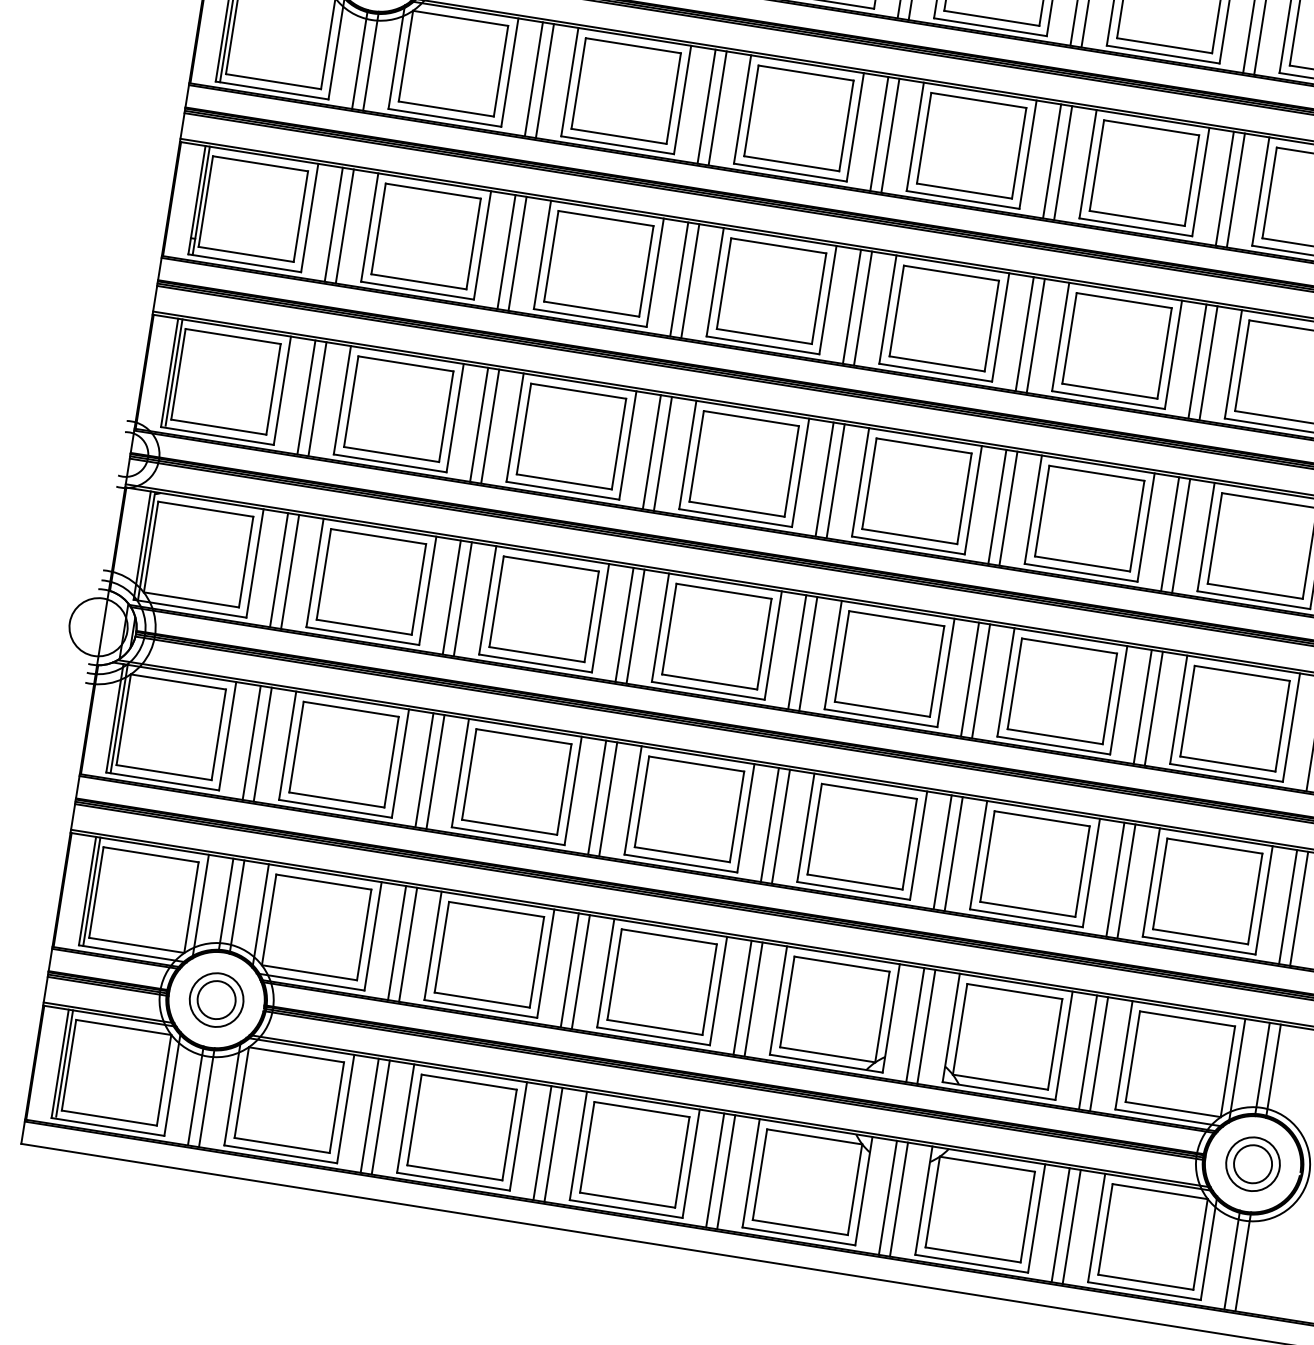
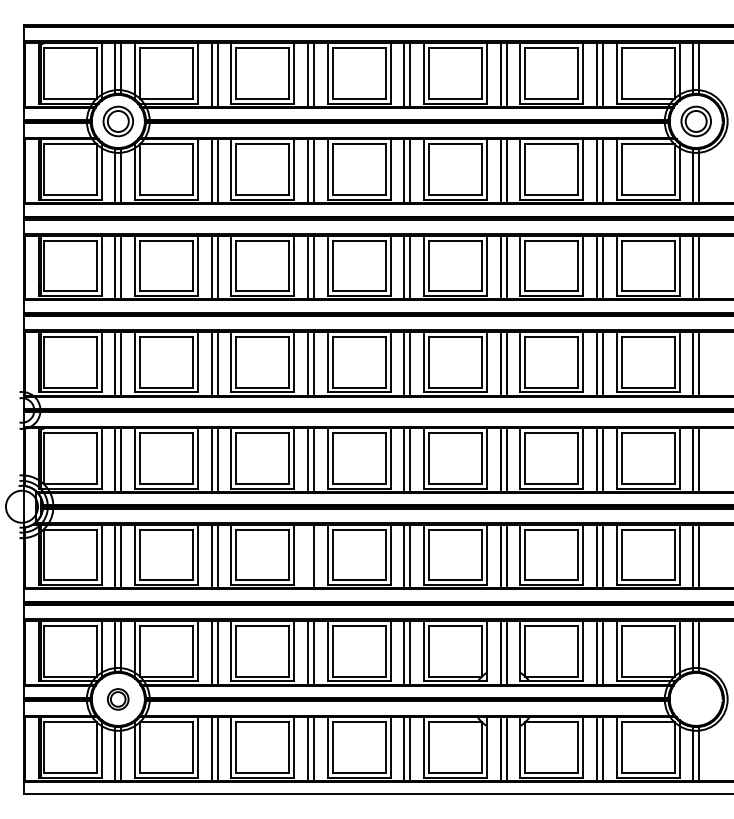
line: (596, 797) -> (307, 556), removed
part: (215, 1000) -> (117, 699), size x0.7
part: (1251, 1164) -> (695, 699), removed

